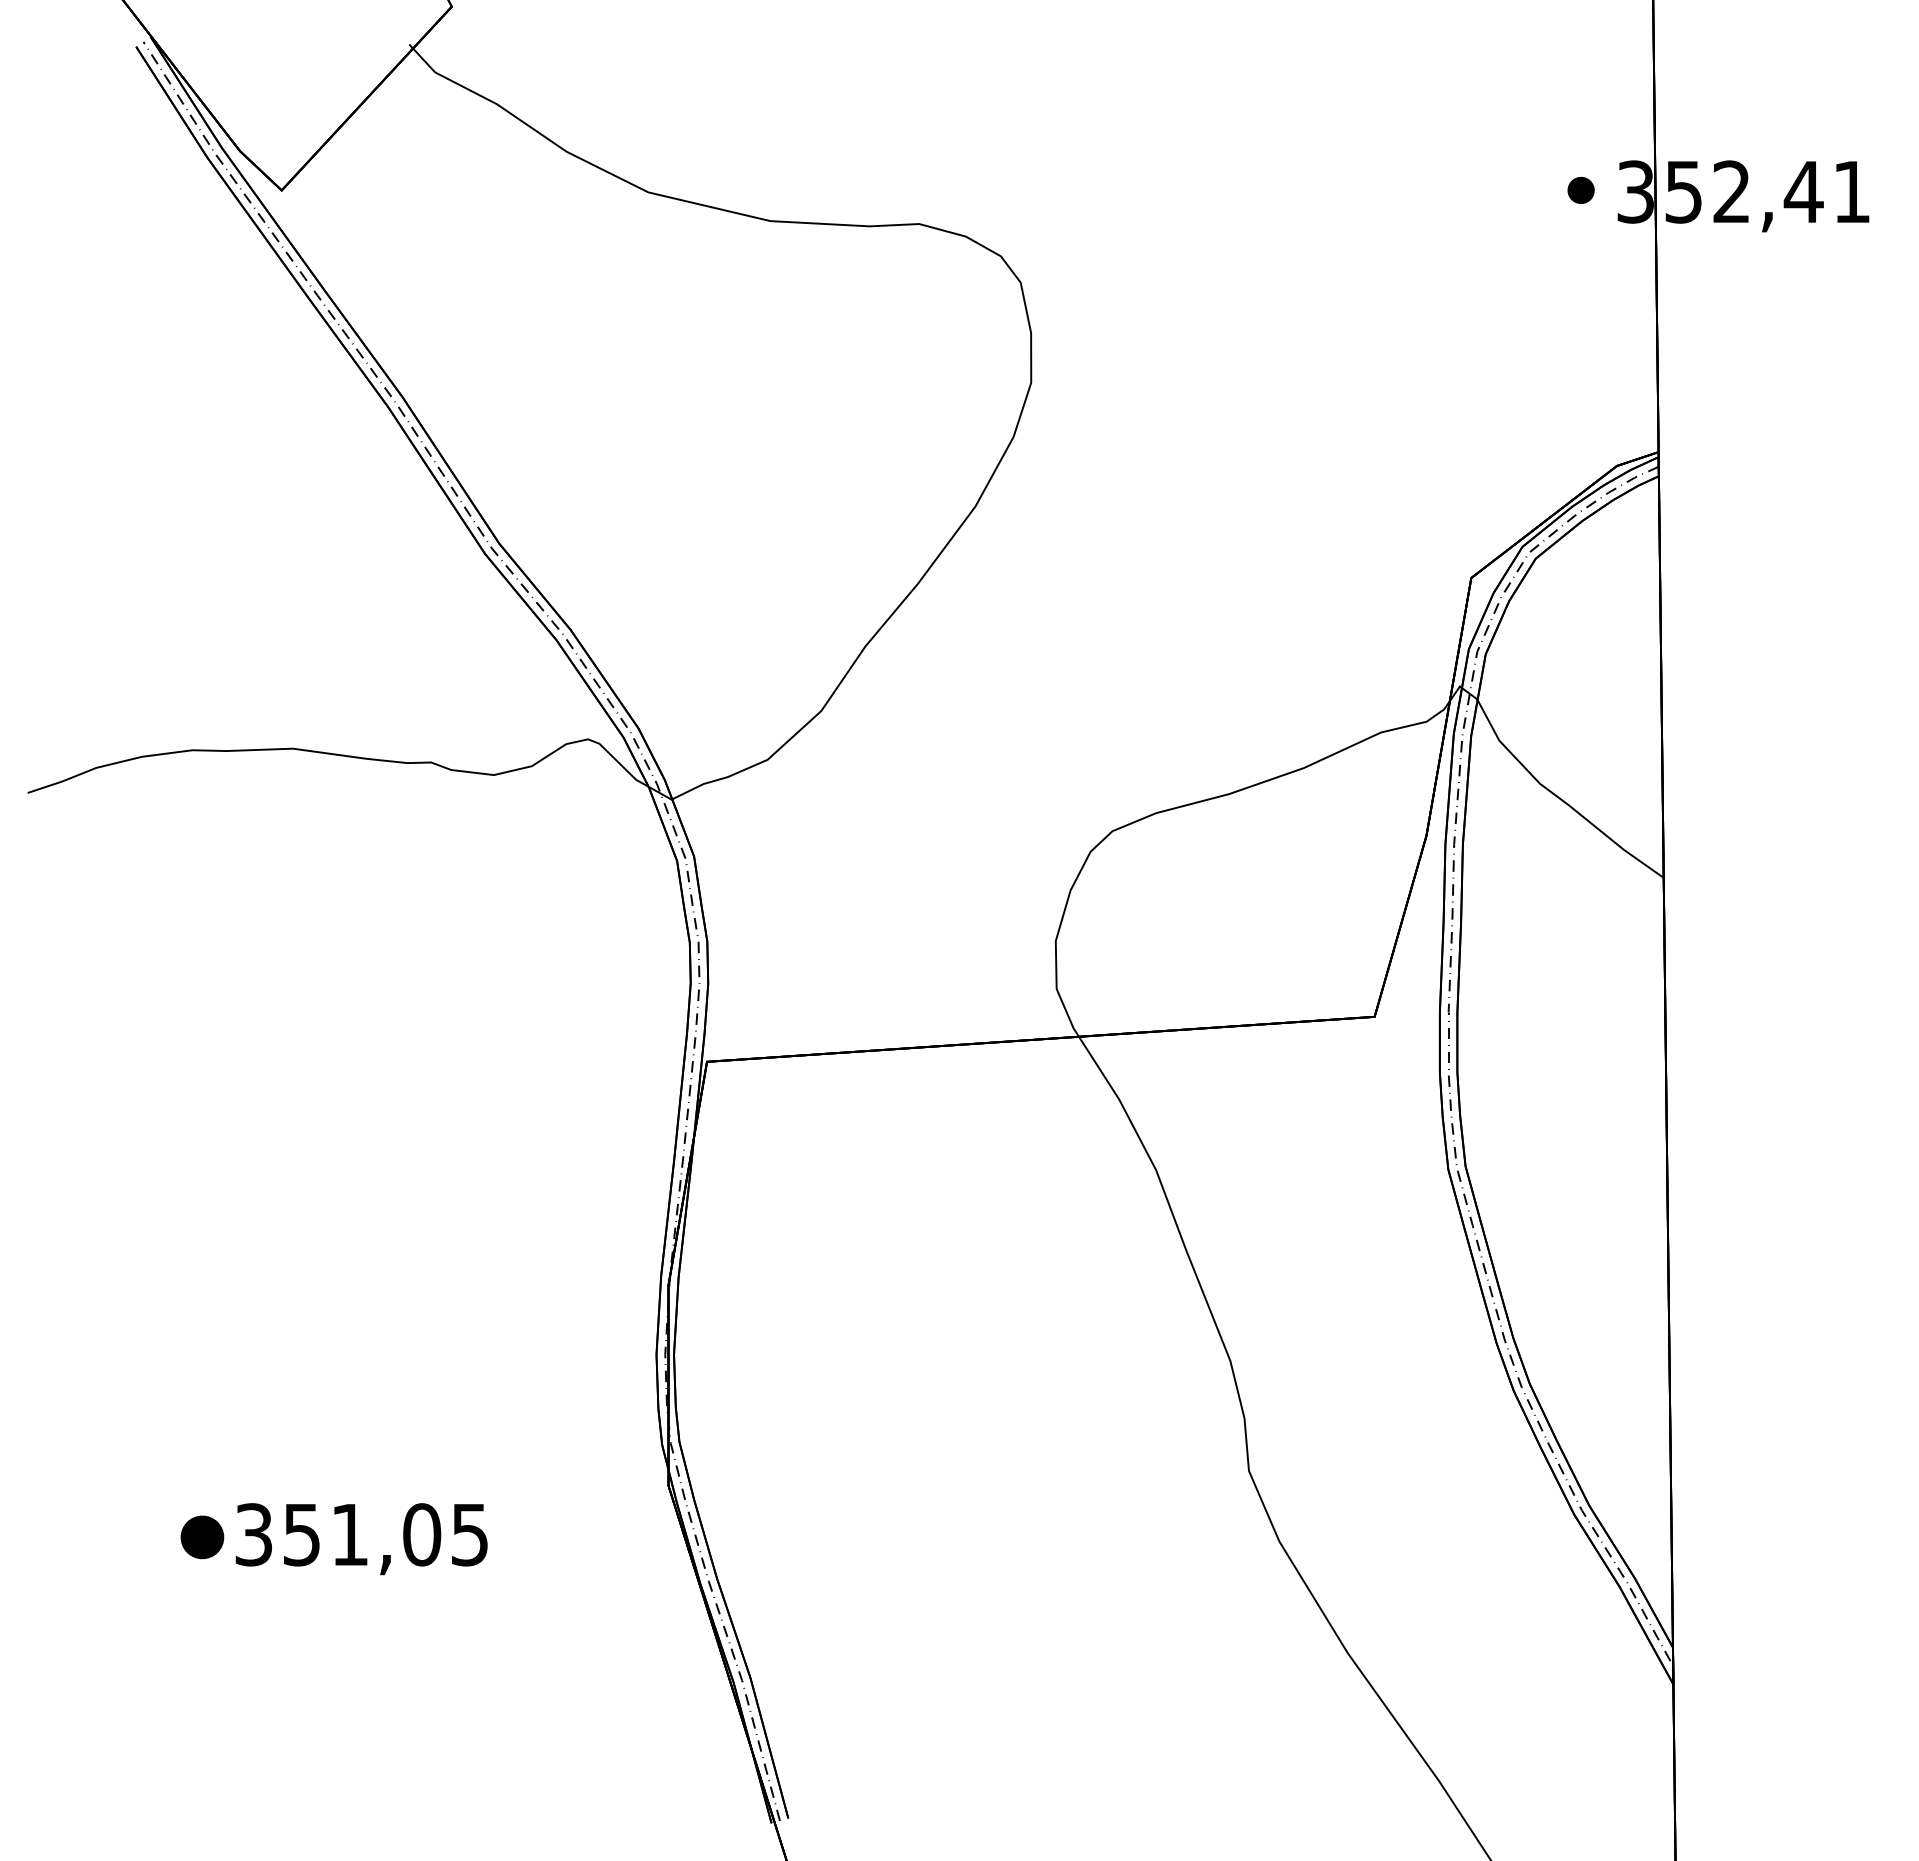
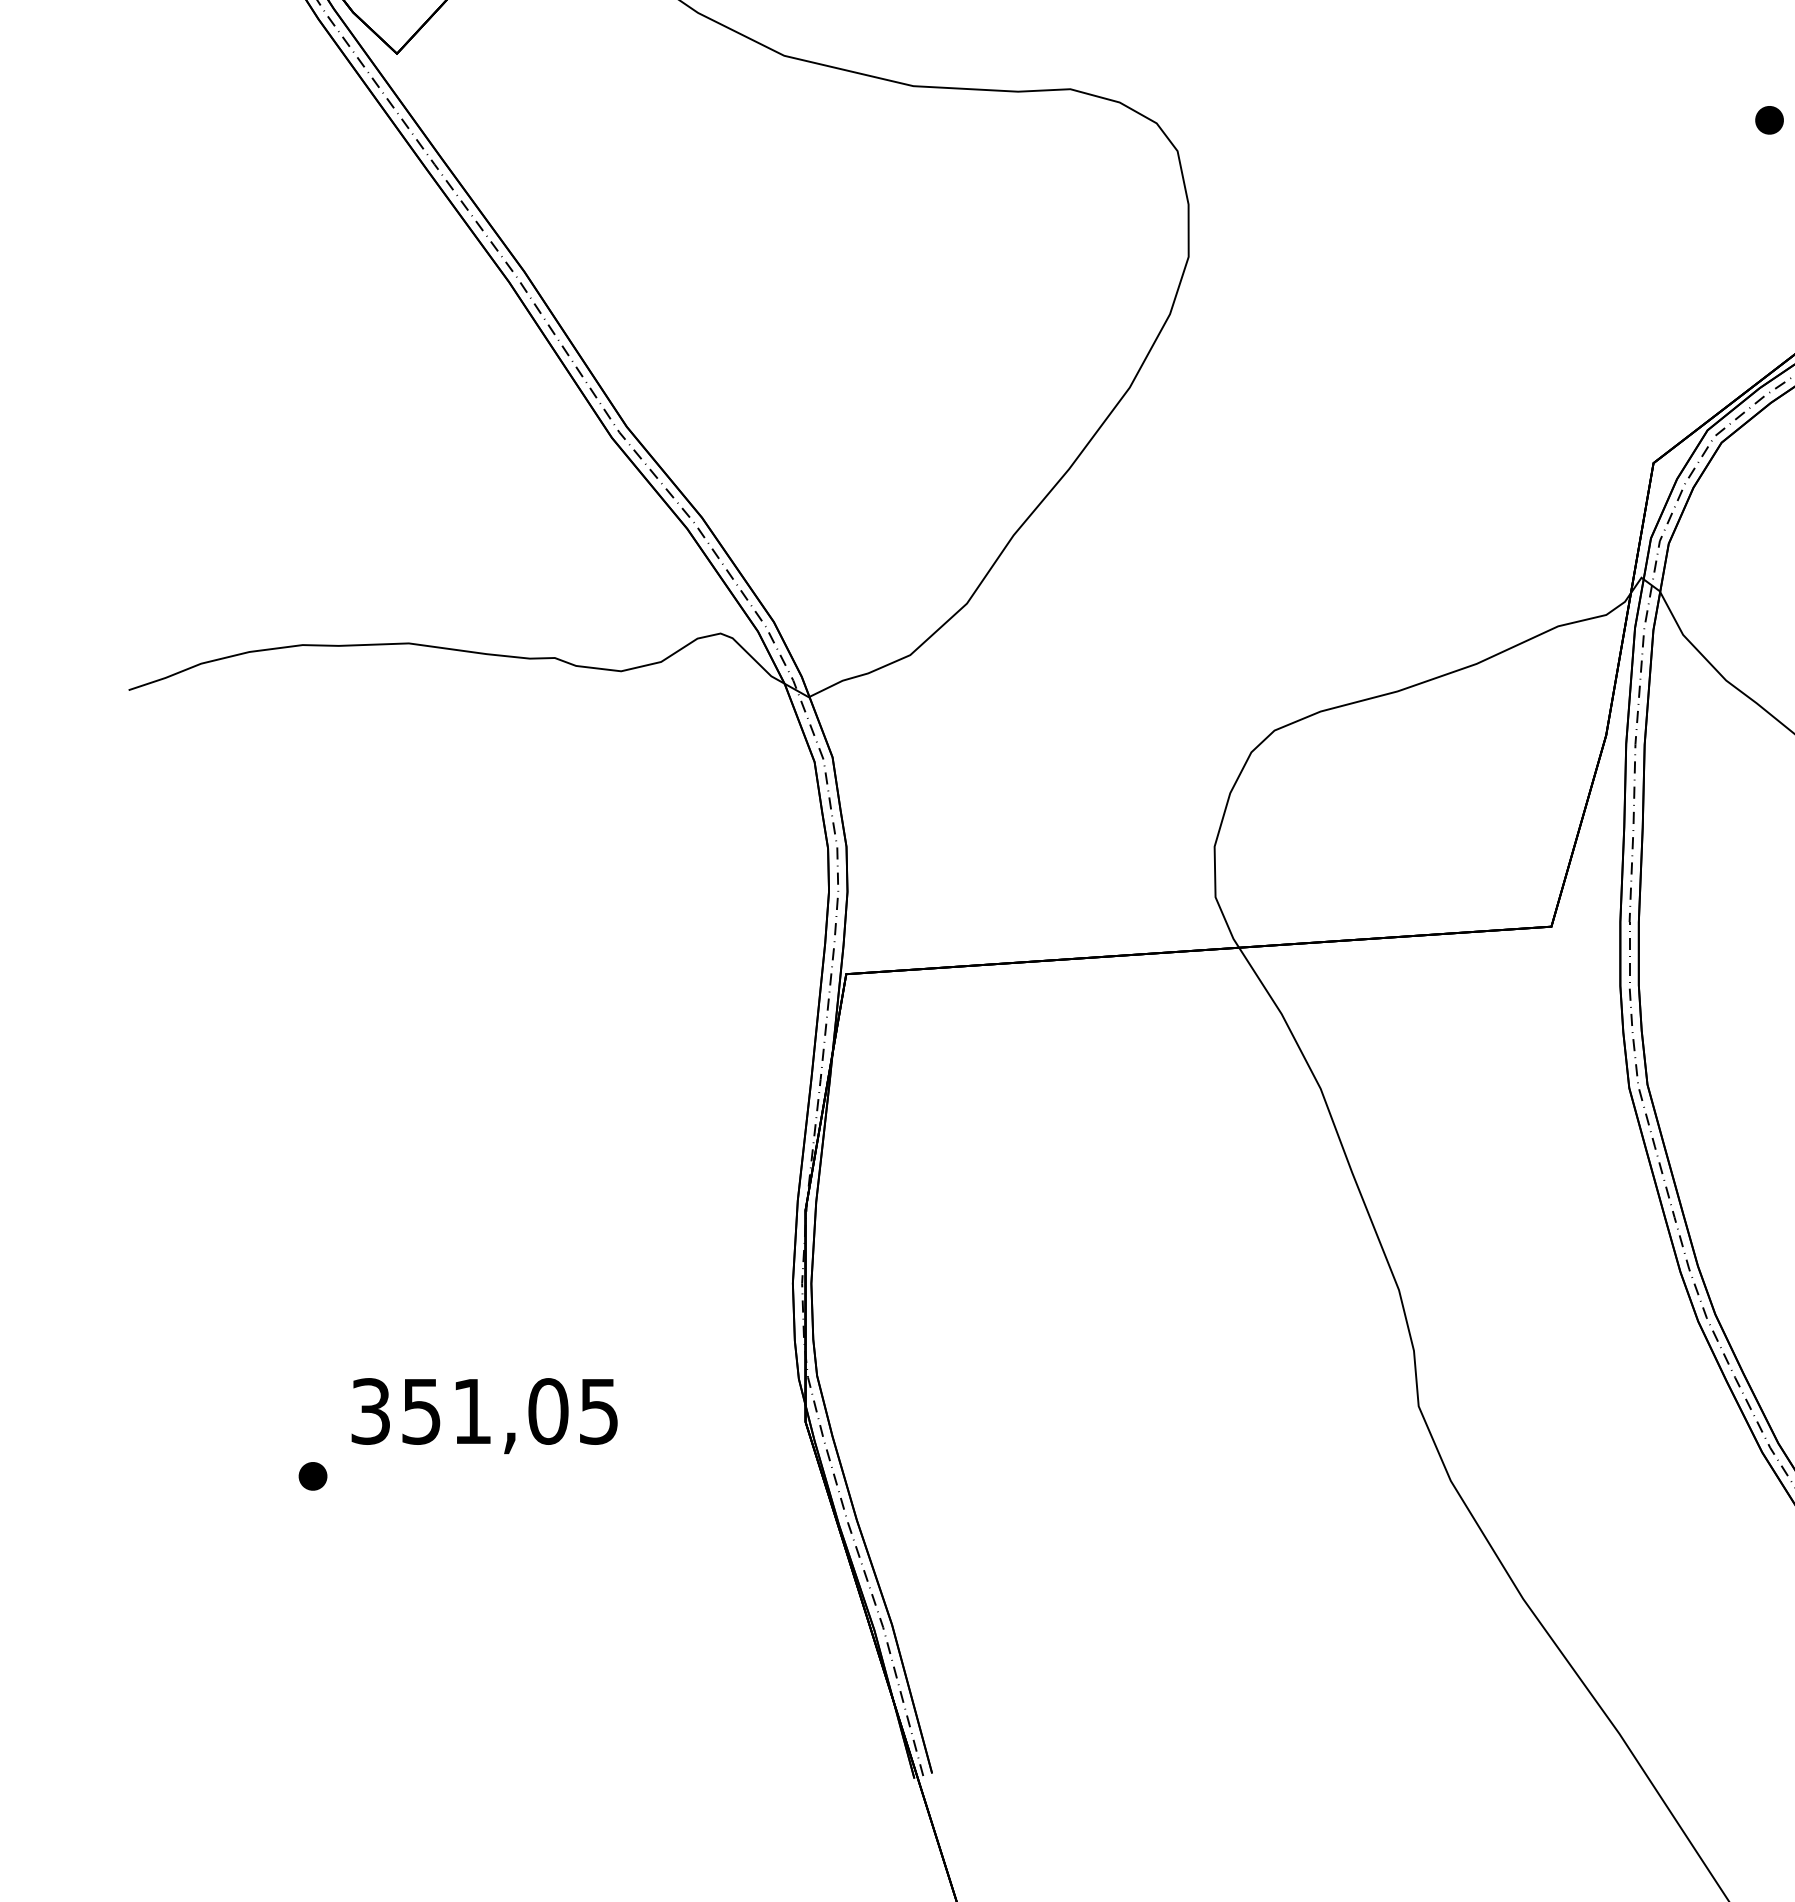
part: (1580, 189) -> (1768, 119), moved
part: (201, 1536) -> (312, 1475), size x0.62
text: (361, 1539) -> (484, 1416), moved

